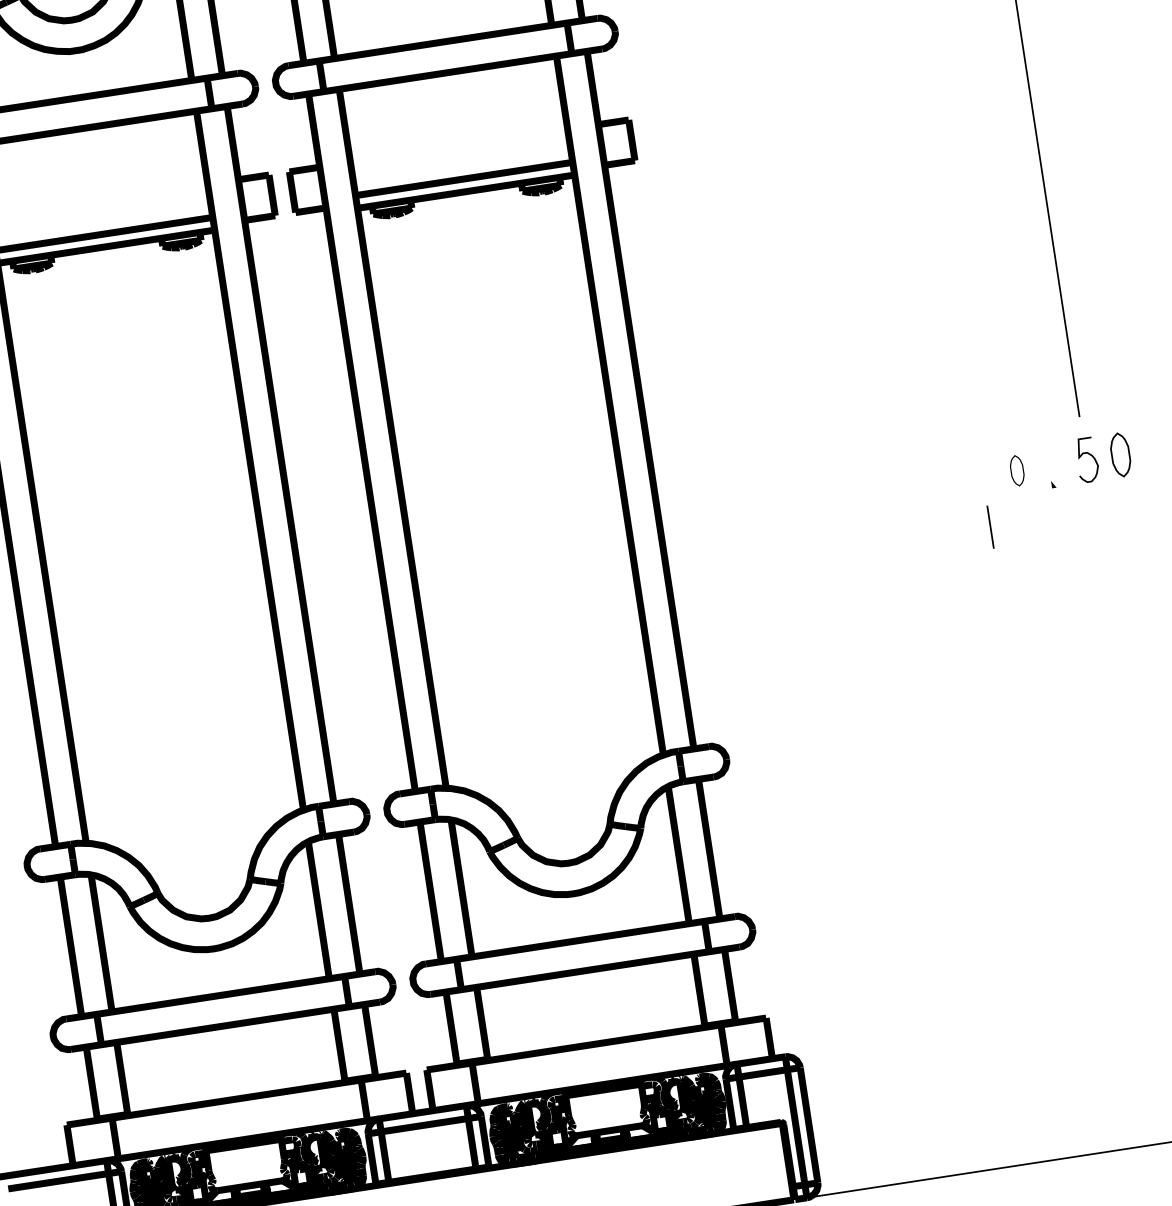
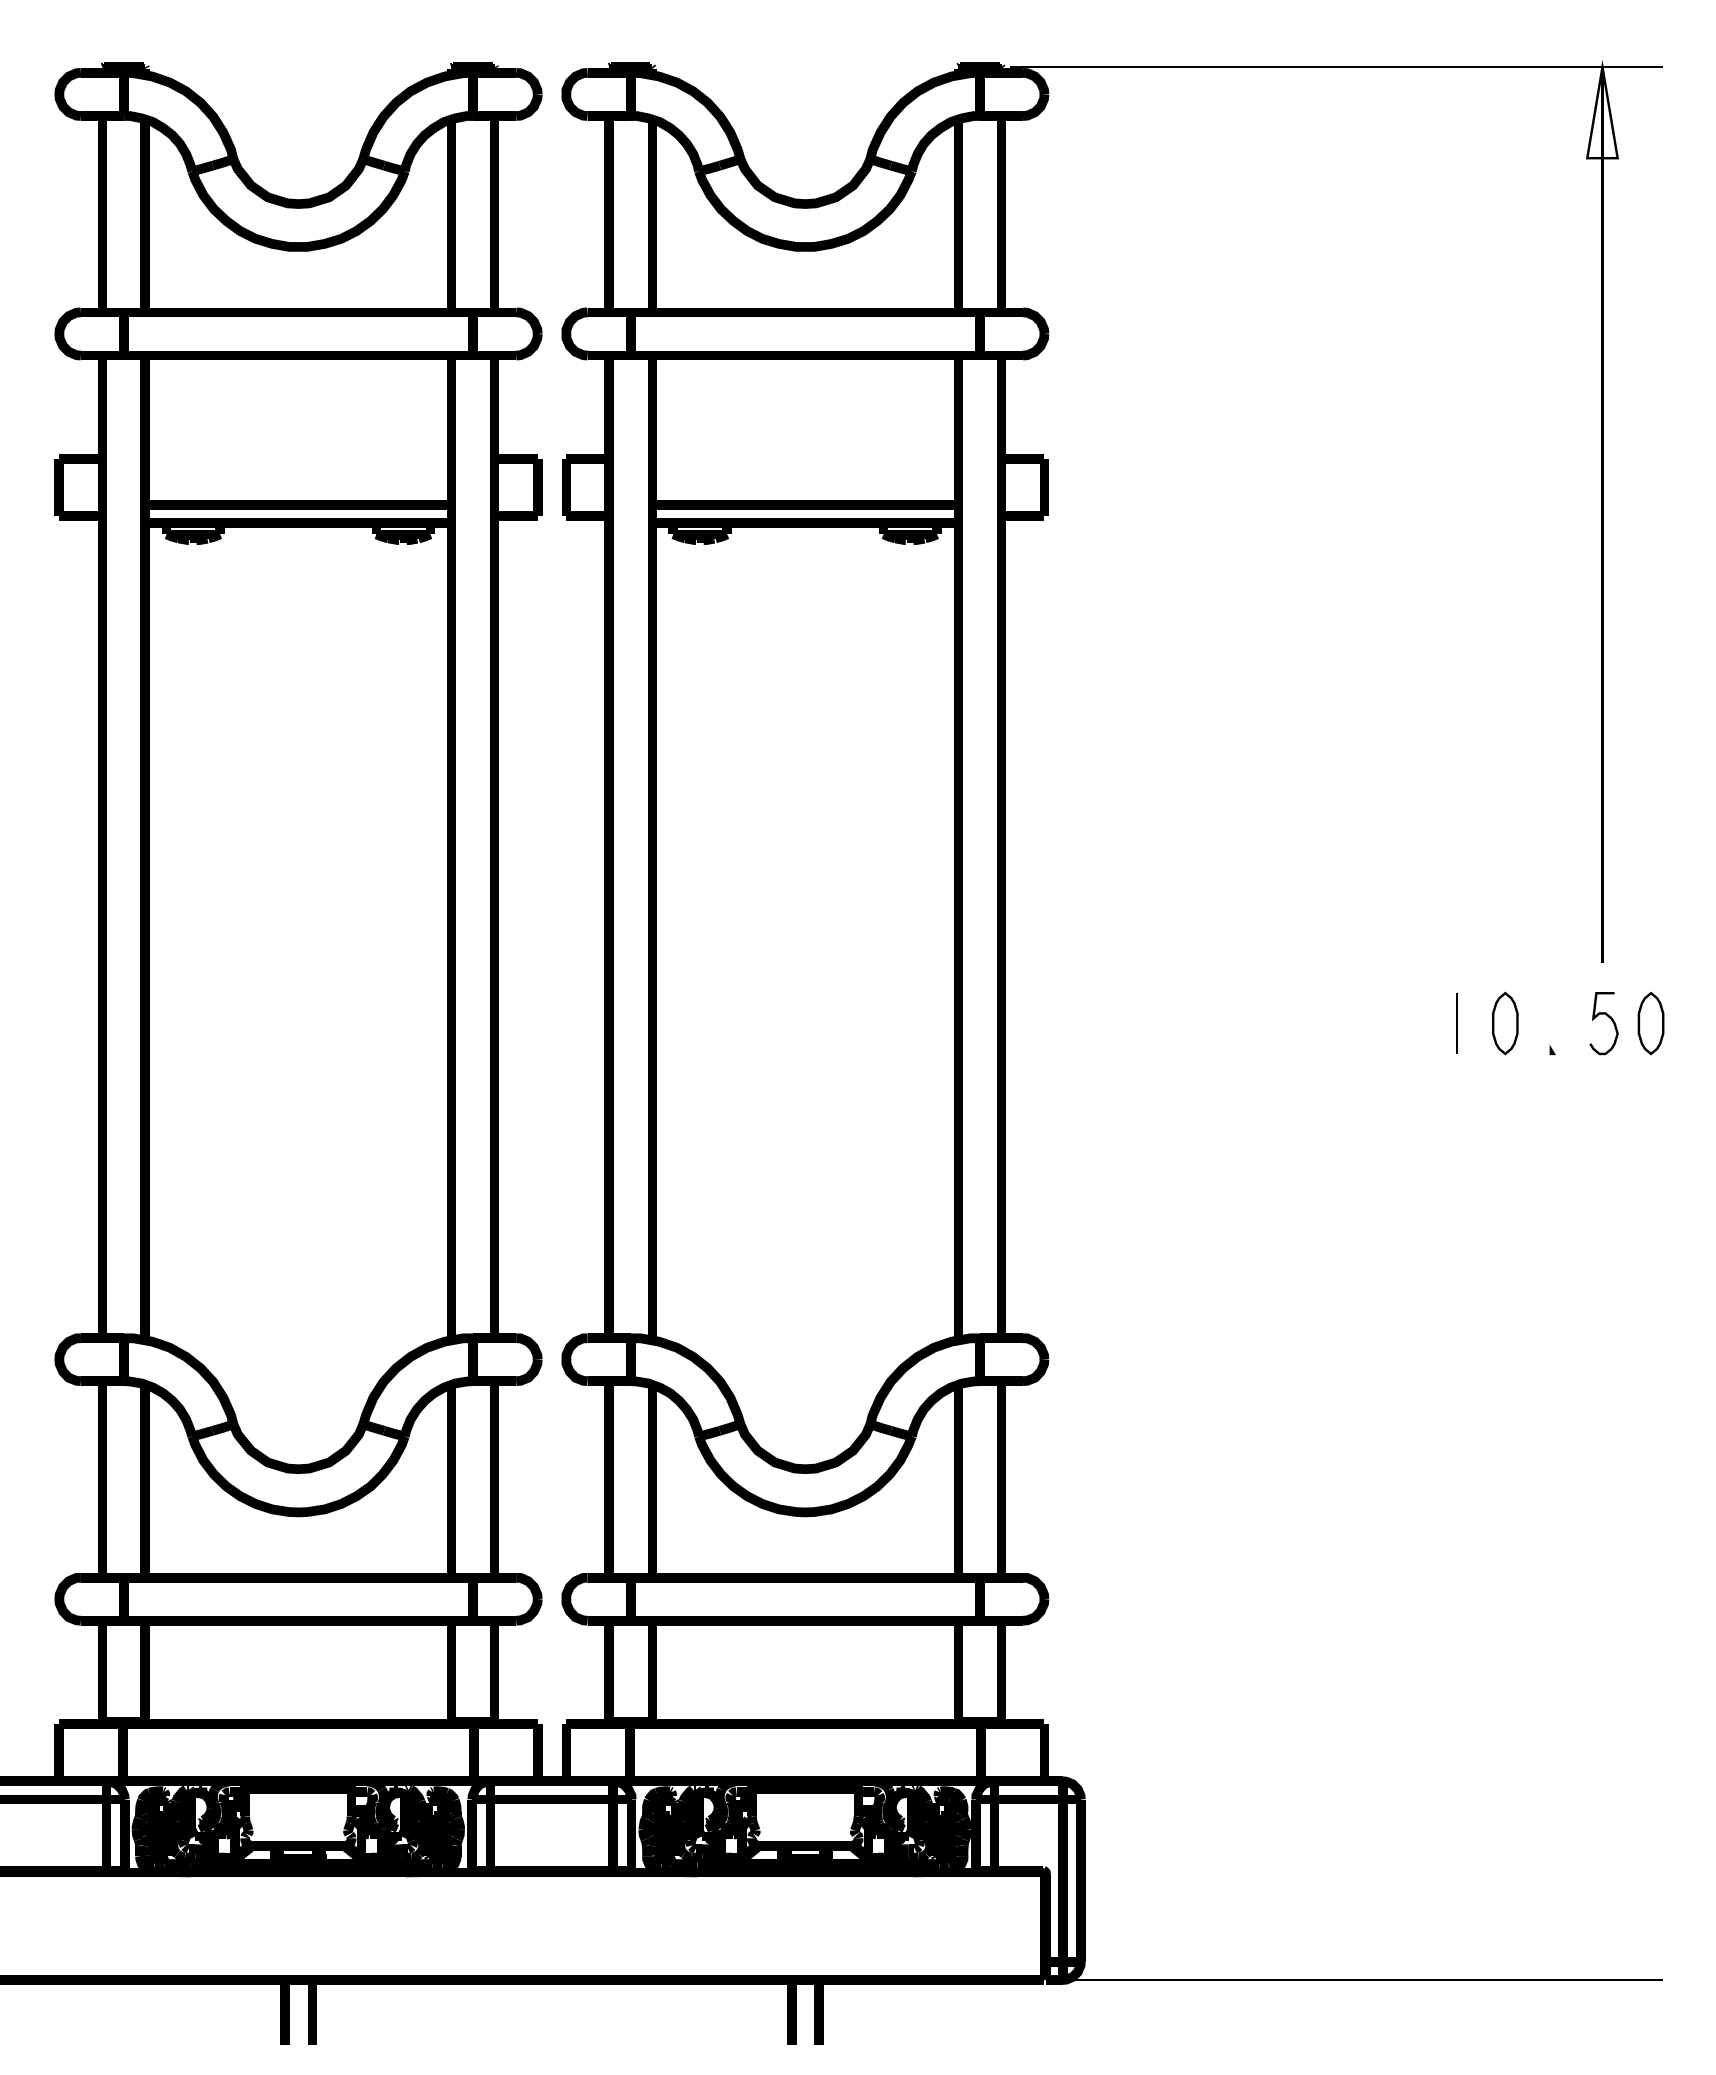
part: (1017, 470) -> (1505, 1023), size x1.43
line: (990, 527) -> (1456, 1023), moved

